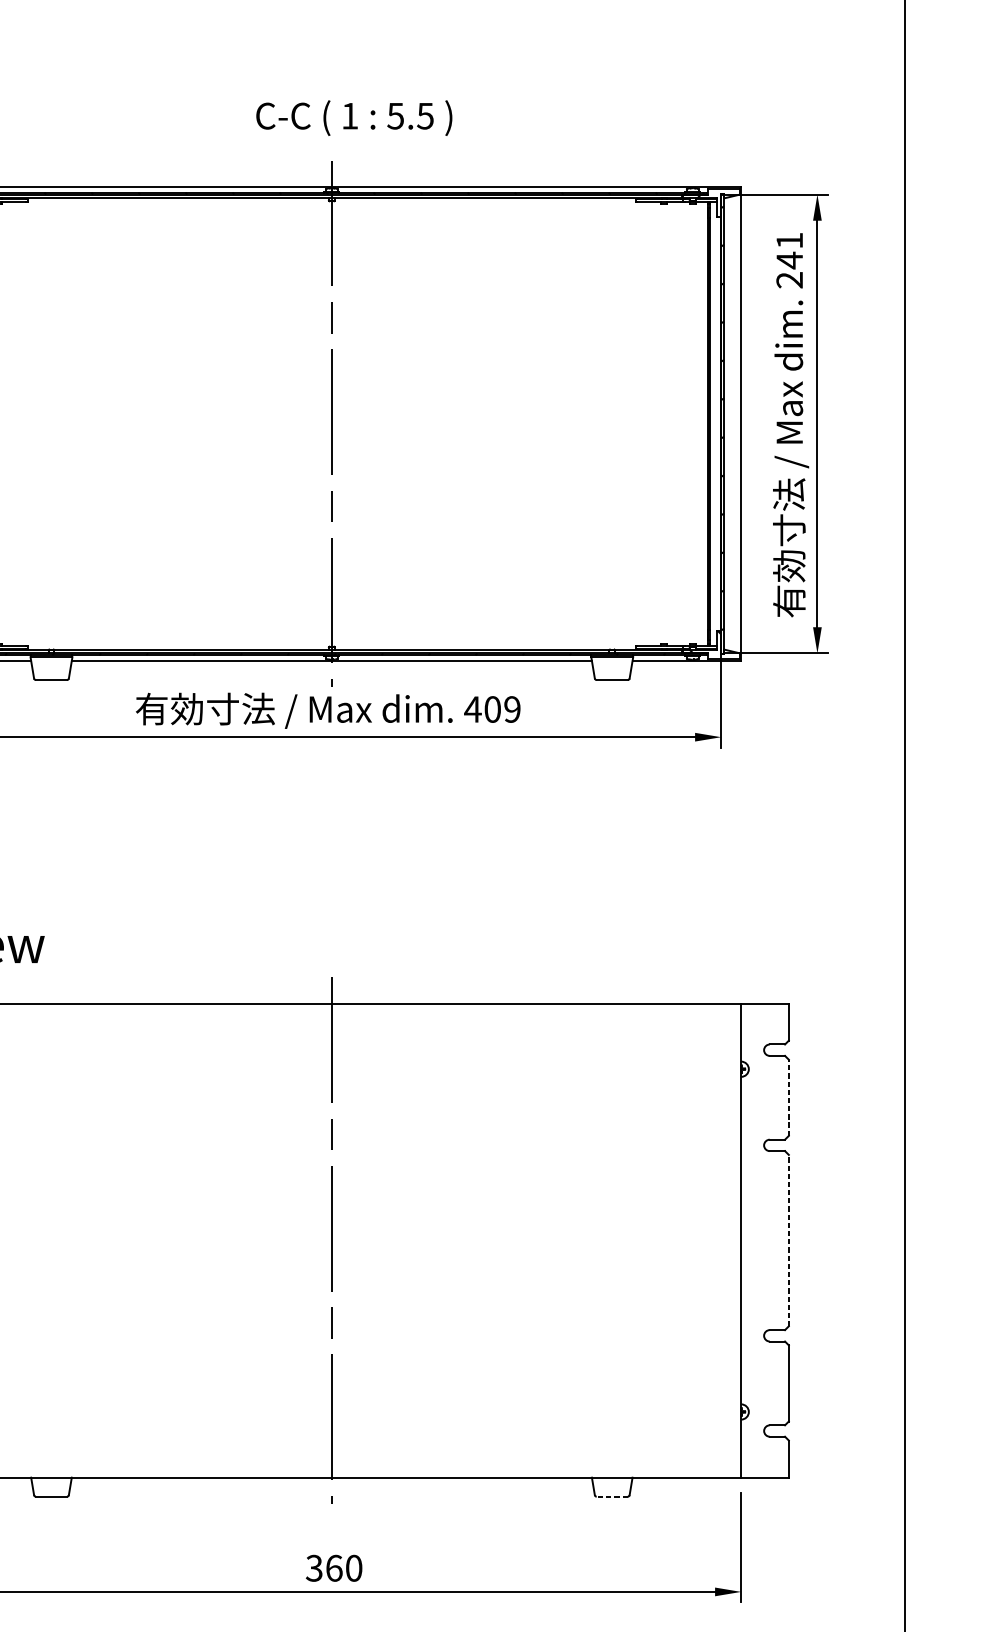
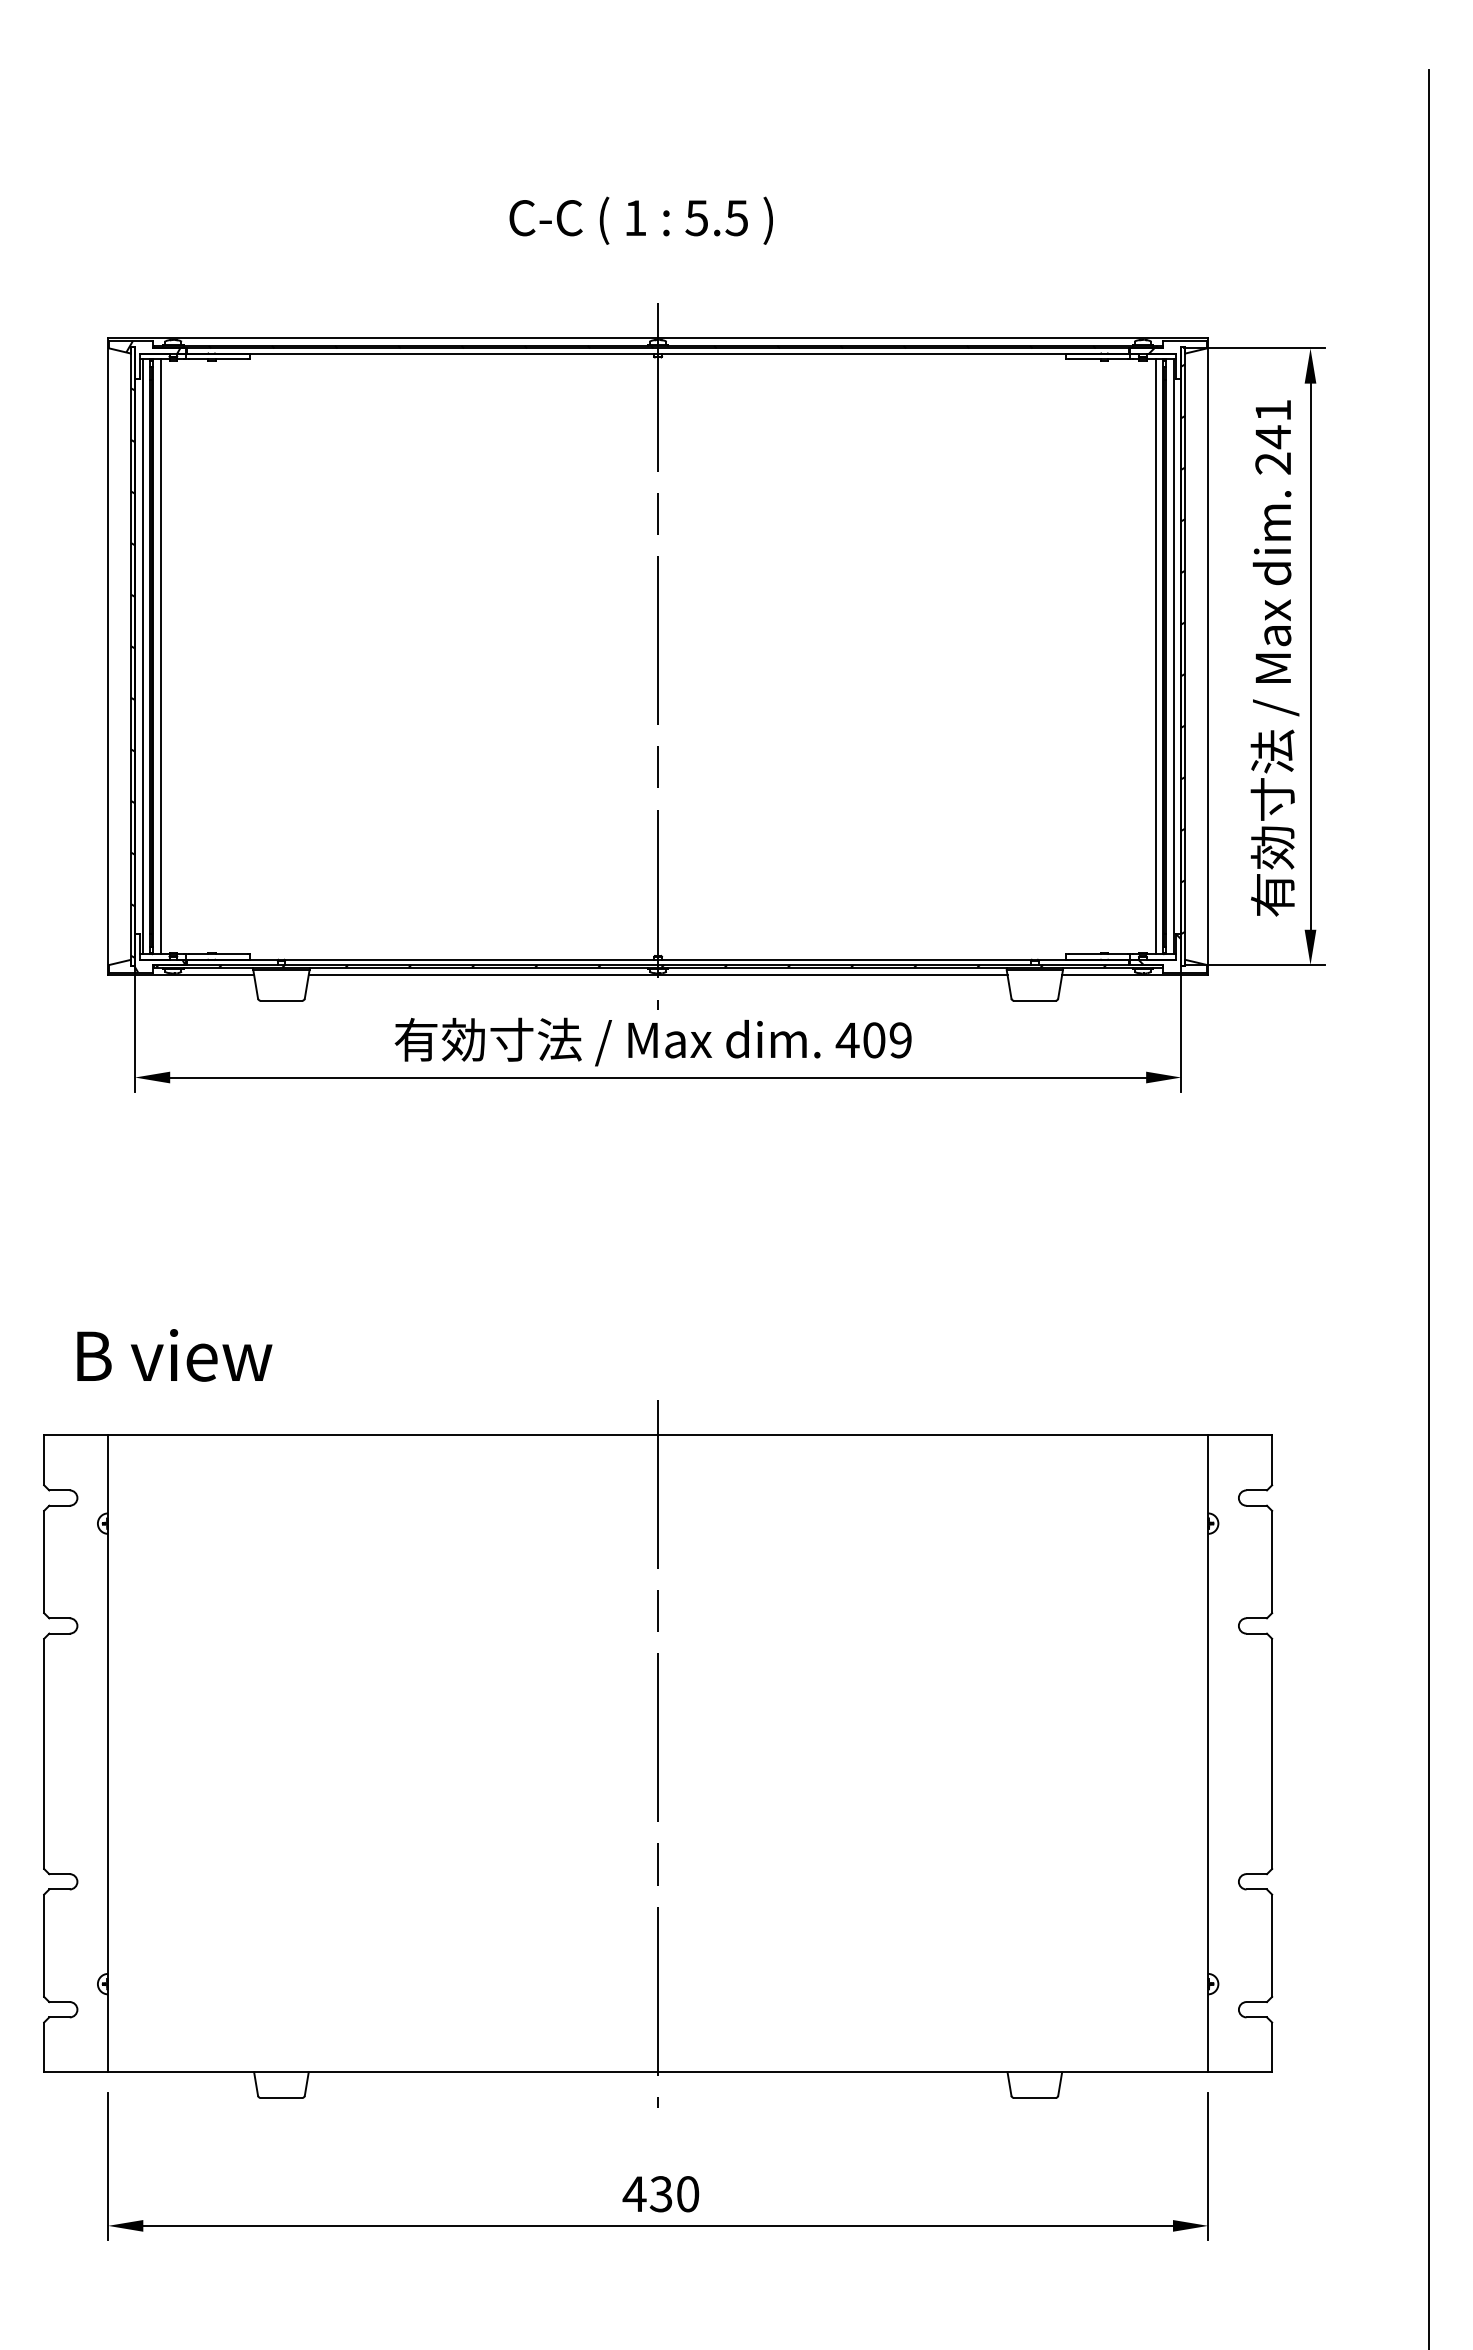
text: (353, 117) -> (640, 220), moved
line: (702, 423) -> (1155, 656), added
line: (715, 423) -> (1173, 656), added
line: (789, 1097) -> (1272, 1561), dashed -> solid
line: (789, 1240) -> (1272, 1753), dashed -> solid
line: (611, 1496) -> (1034, 2097), dashed -> solid
text: (323, 1568) -> (647, 2194), 360 -> 430

